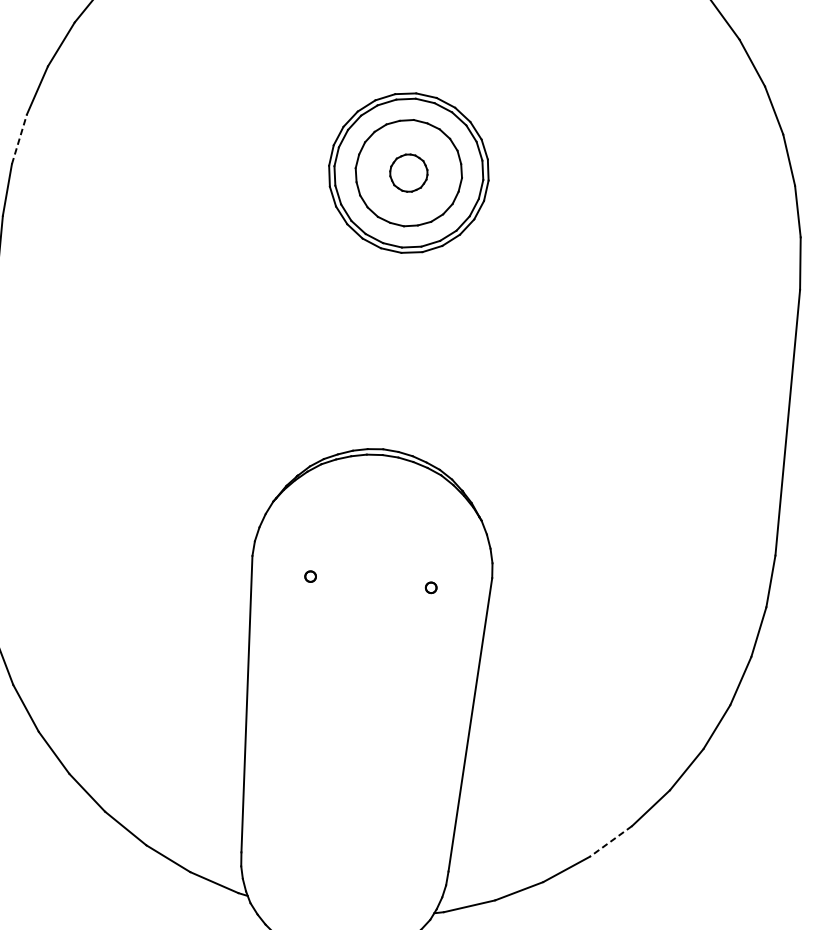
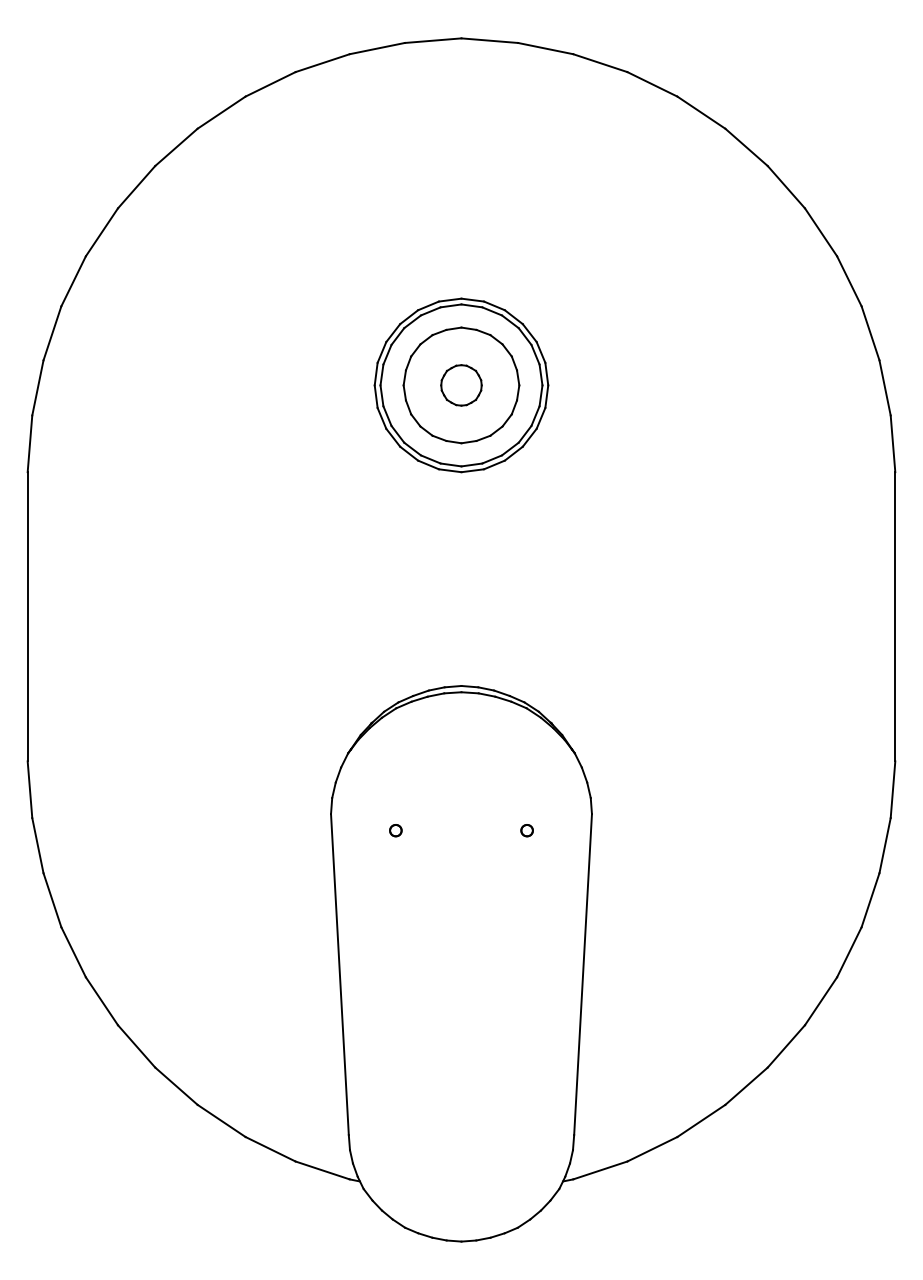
line: (20, 138) -> (38, 387), dashed -> solid
line: (611, 841) -> (746, 1086), dashed -> solid

